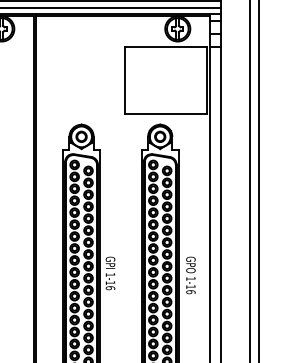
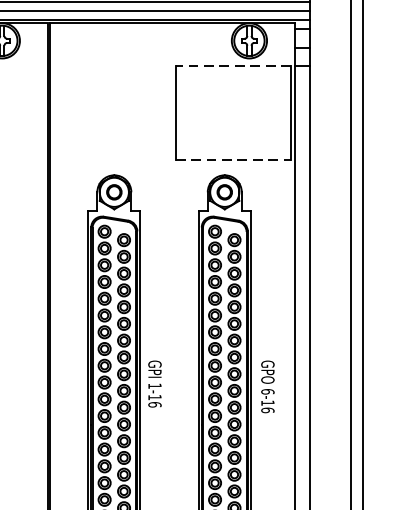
line: (165, 47) -> (232, 66), solid -> dashed
line: (166, 114) -> (233, 160), solid -> dashed
text: (190, 278) -> (267, 391), 1-16 -> 6-16

